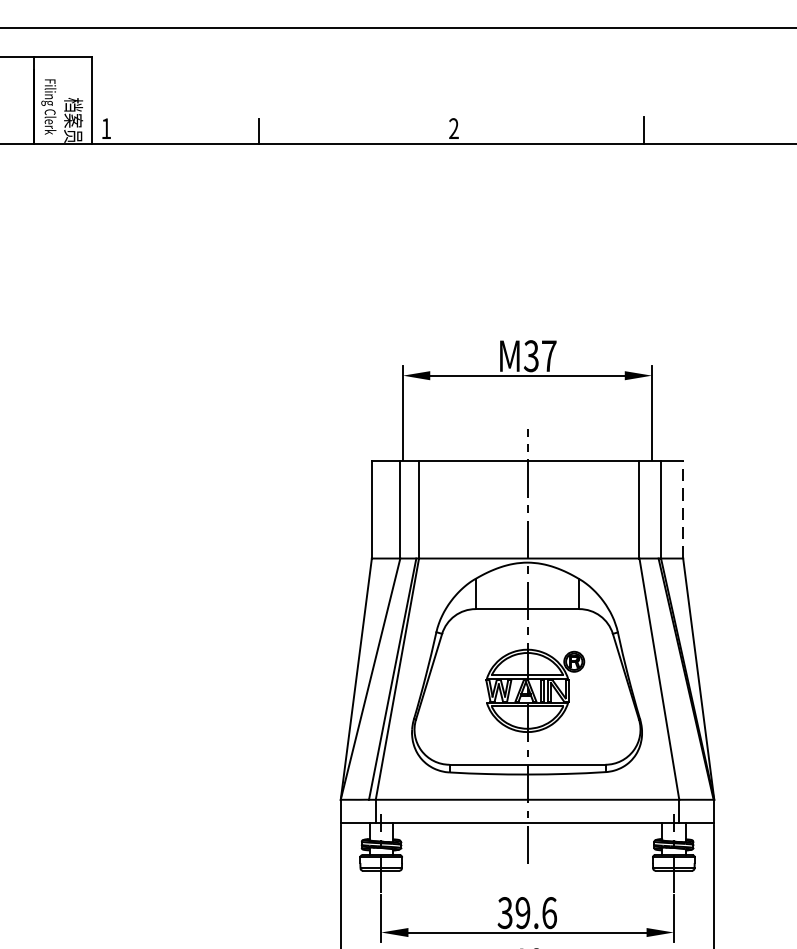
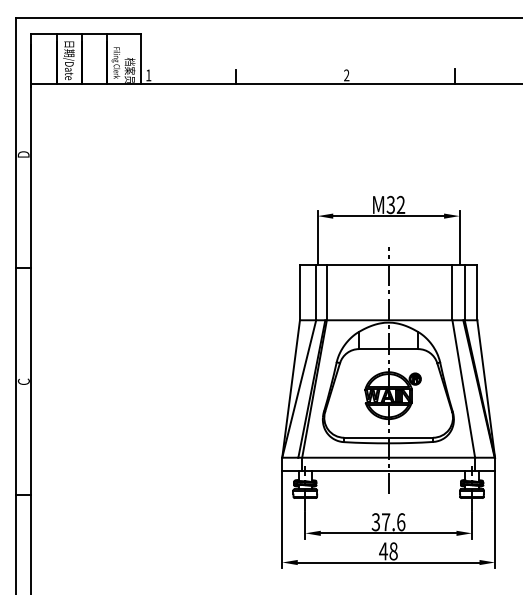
text: (548, 355) -> (400, 204), M37 -> M32
line: (683, 509) -> (477, 292), dashed -> solid
text: (523, 913) -> (386, 522), 39.6 -> 37.6

